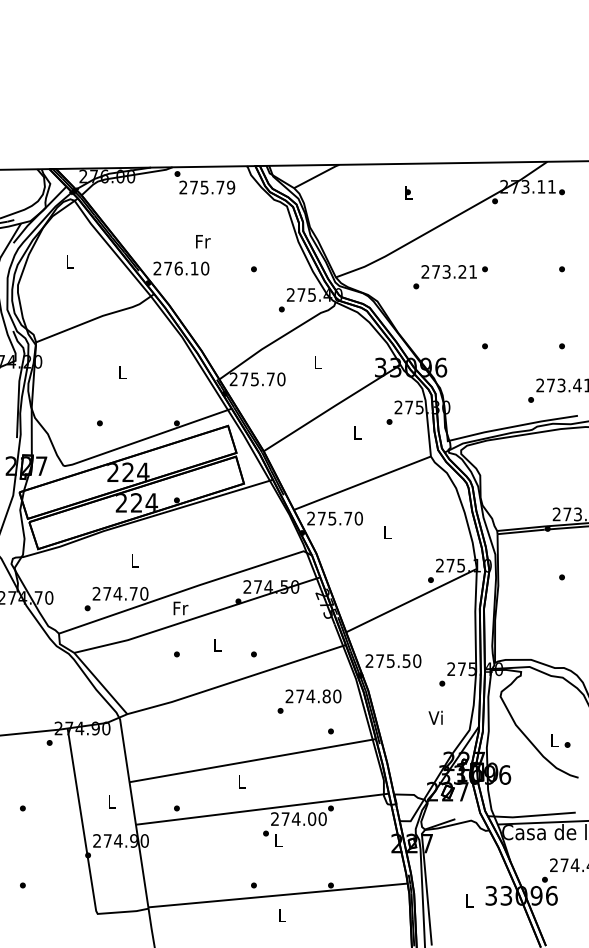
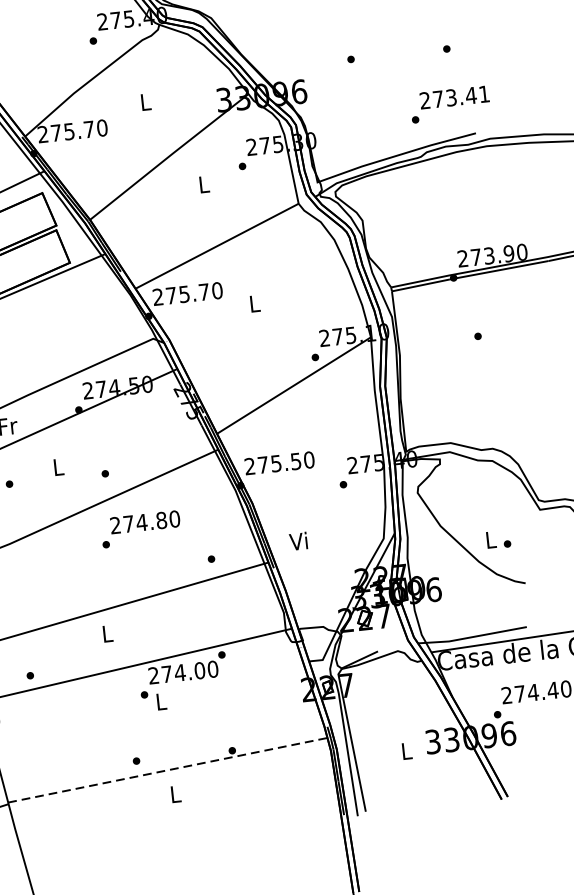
text: (309, 701) -> (140, 529), moved
text: (435, 717) -> (298, 540), moved
line: (278, 895) -> (168, 770), solid -> dashed

